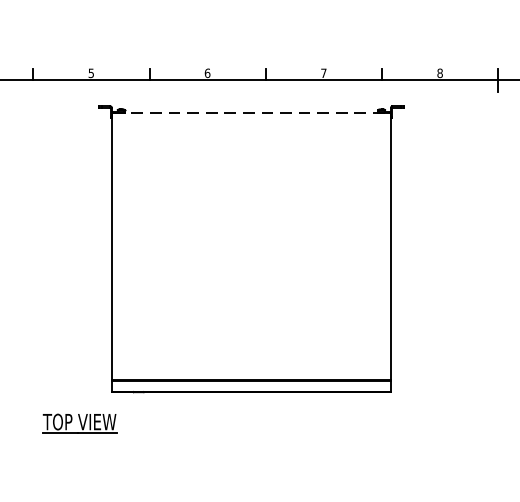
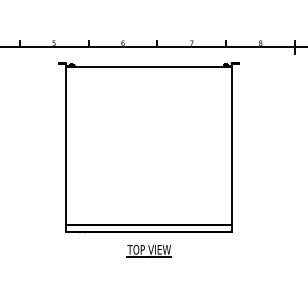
line: (252, 112) -> (149, 66), dashed -> solid
part: (78, 423) -> (148, 250), moved

